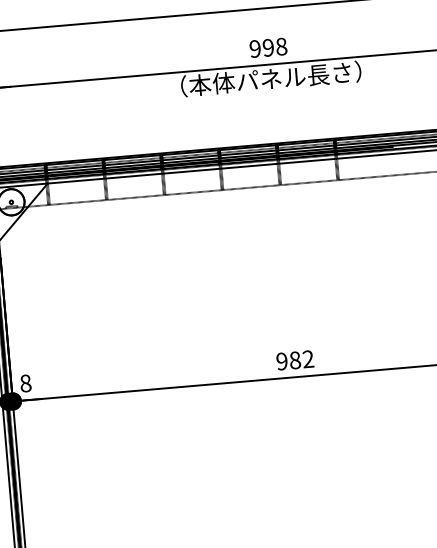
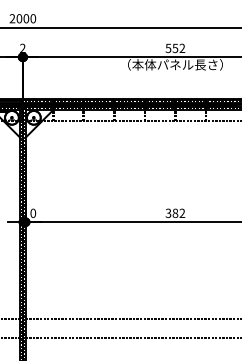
text: (268, 47) -> (175, 48), 998 -> 552
text: (282, 361) -> (168, 213), 982 -> 382
text: (26, 383) -> (33, 213), 8 -> 0

